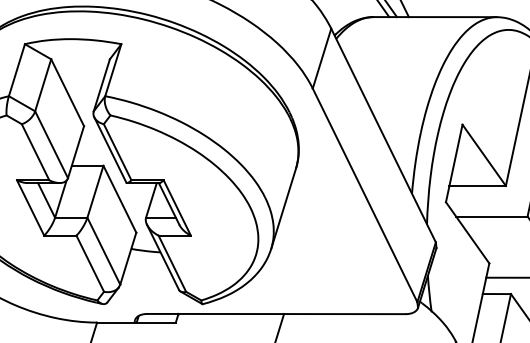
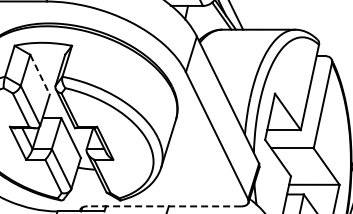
line: (68, 94) -> (40, 75), solid -> dashed
line: (276, 314) -> (164, 206), solid -> dashed

